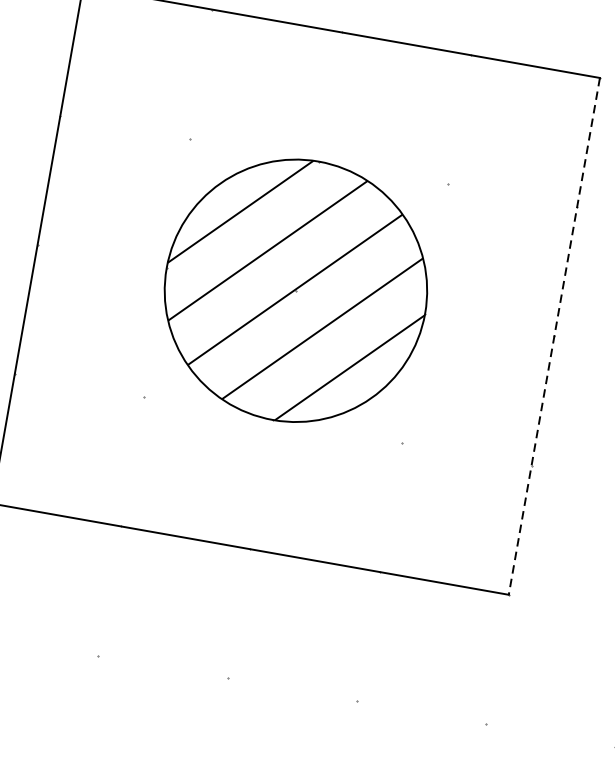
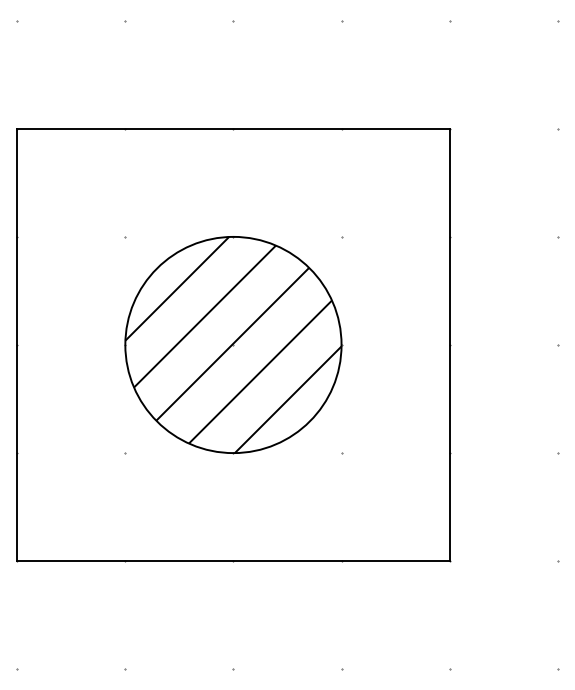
line: (554, 336) -> (449, 345), dashed -> solid

